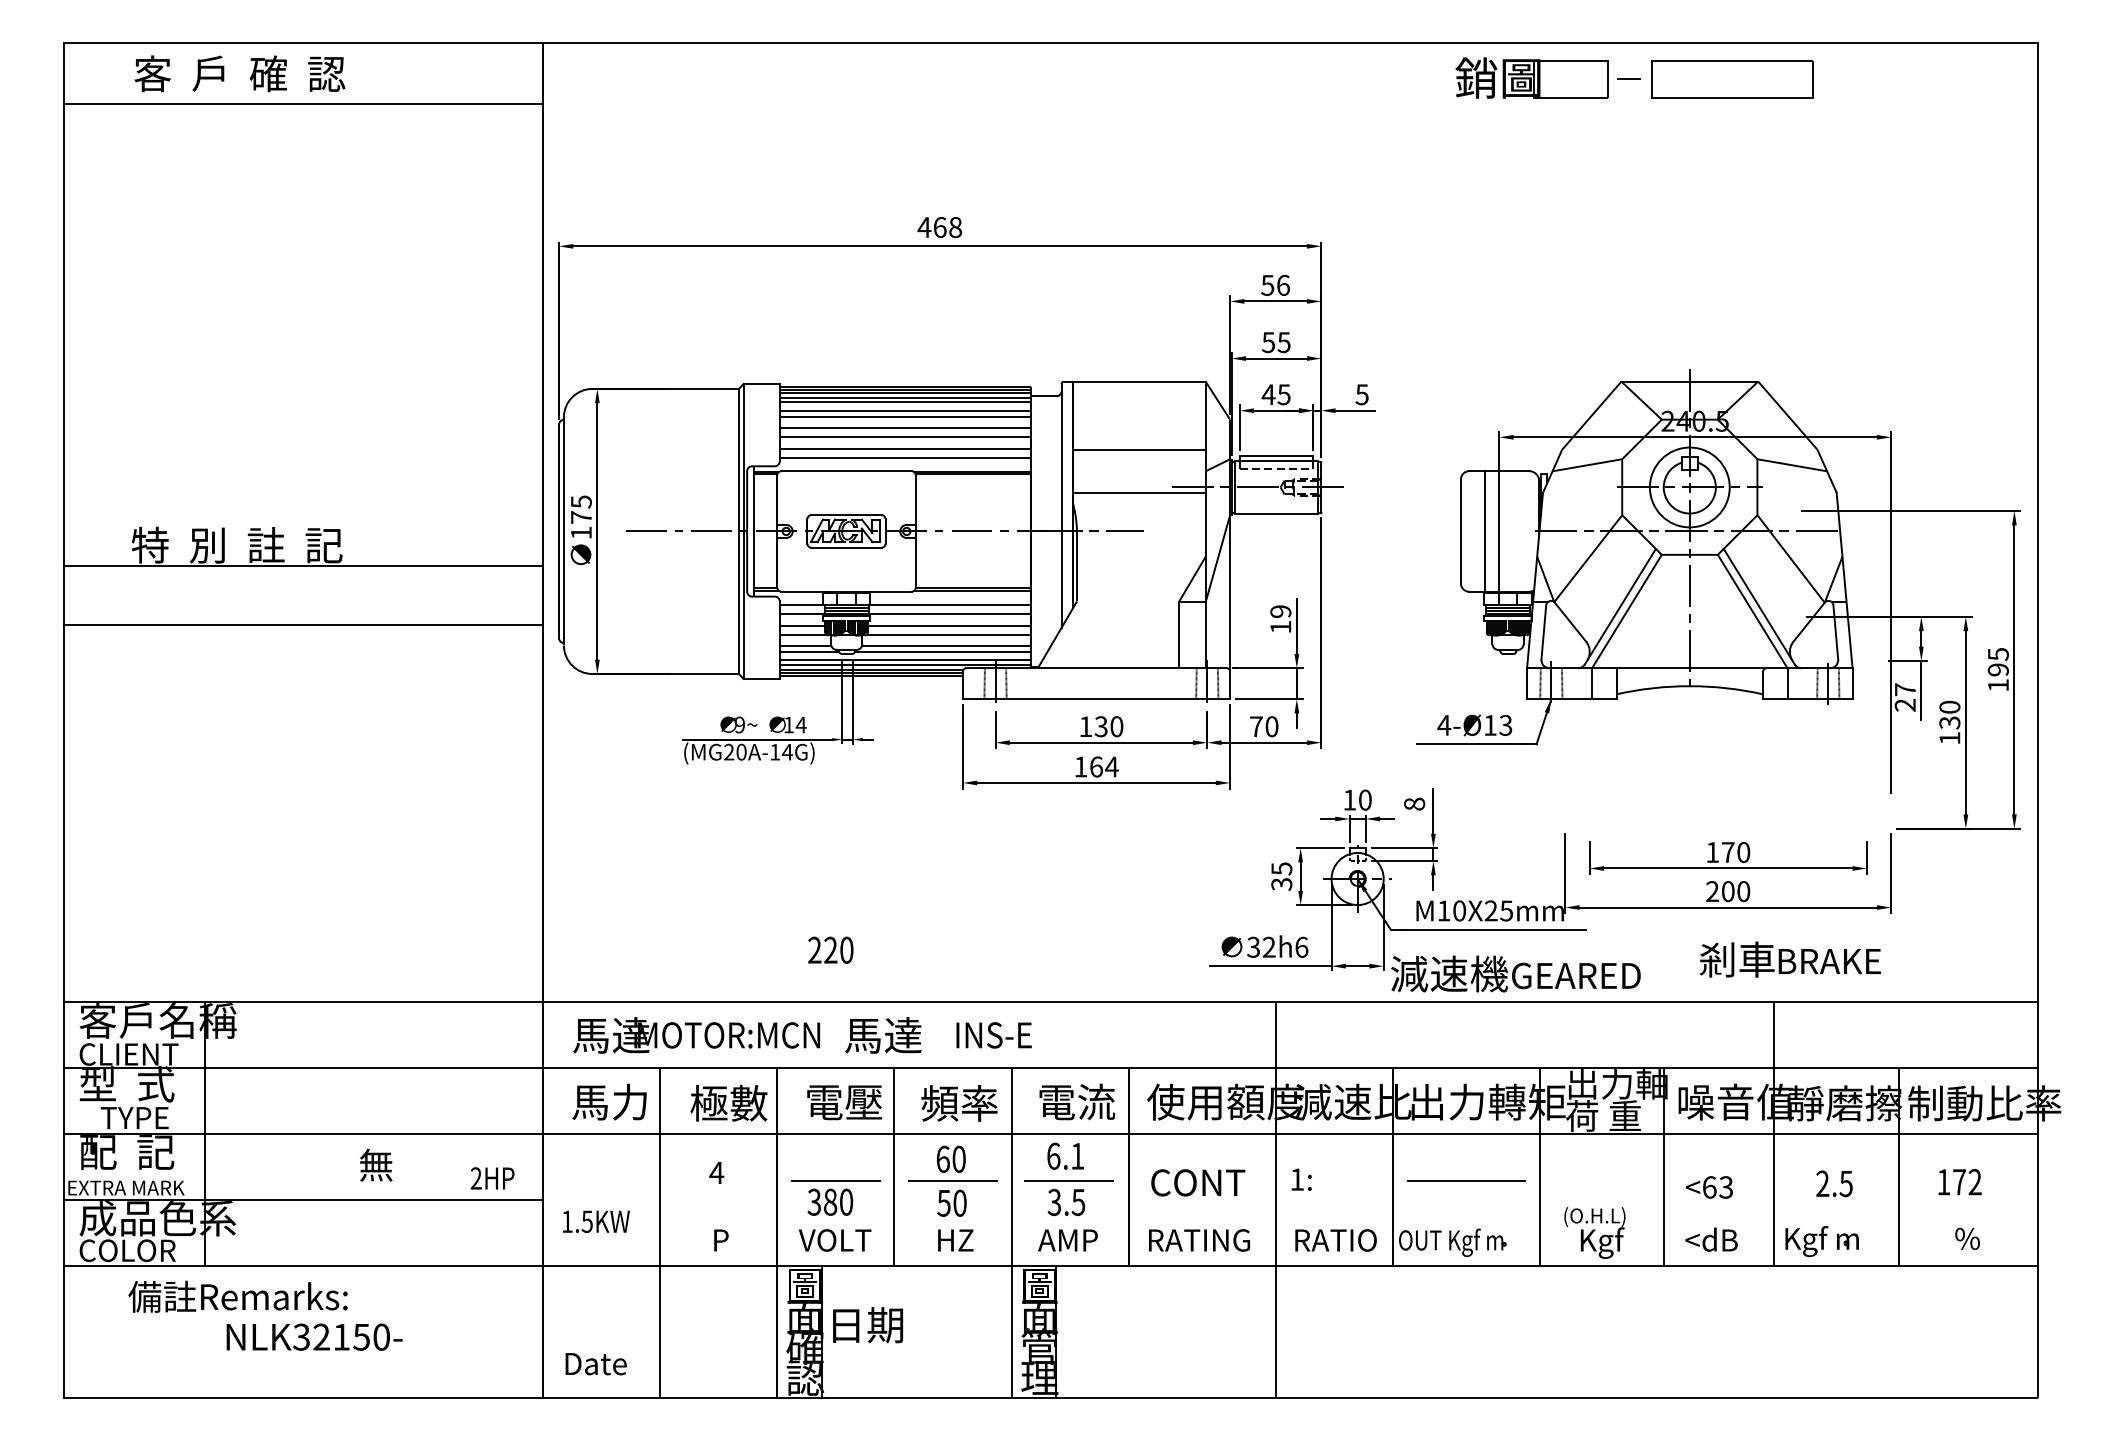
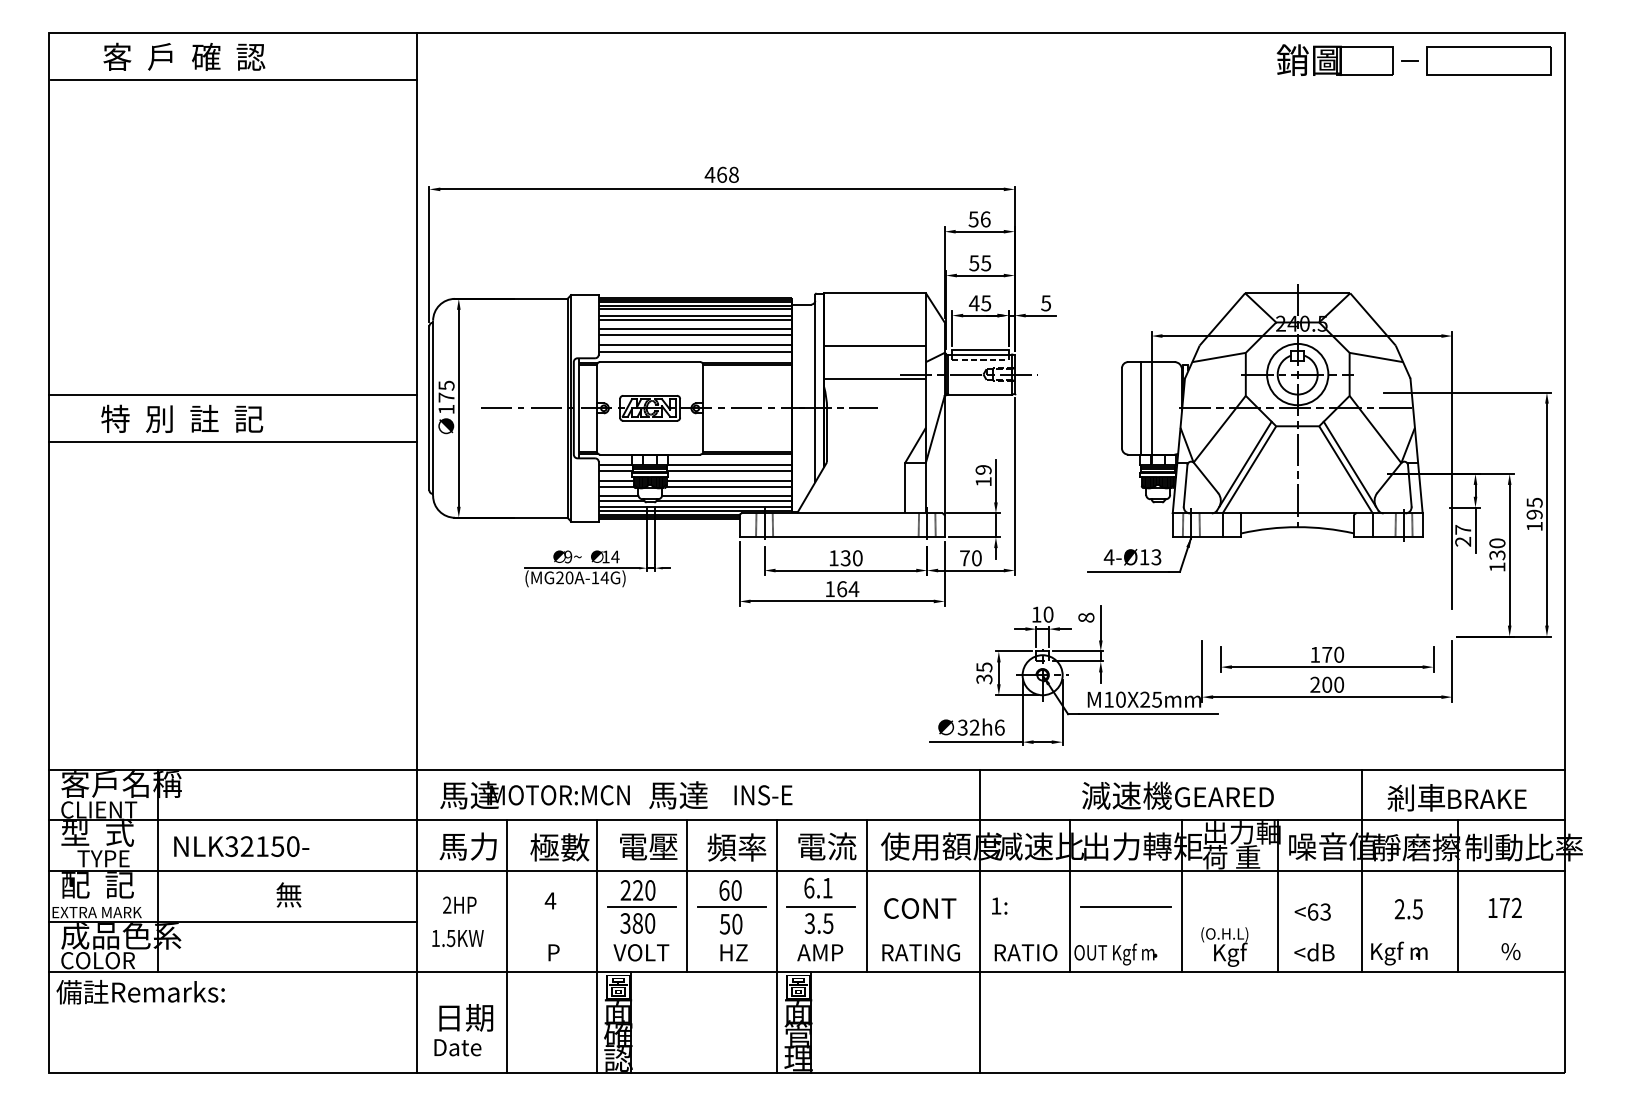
part: (1634, 77) -> (1414, 59), moved
line: (302, 565) -> (232, 395), moved
line: (302, 624) -> (232, 442), moved
text: (830, 949) -> (637, 889), moved
text: (1790, 959) -> (1457, 797), moved
text: (1515, 973) -> (1177, 795), moved
text: (492, 1178) -> (459, 905), moved
text: (237, 1296) -> (140, 991), moved
text: (868, 1325) -> (466, 1018), moved
text: (314, 1336) -> (241, 846), moved

